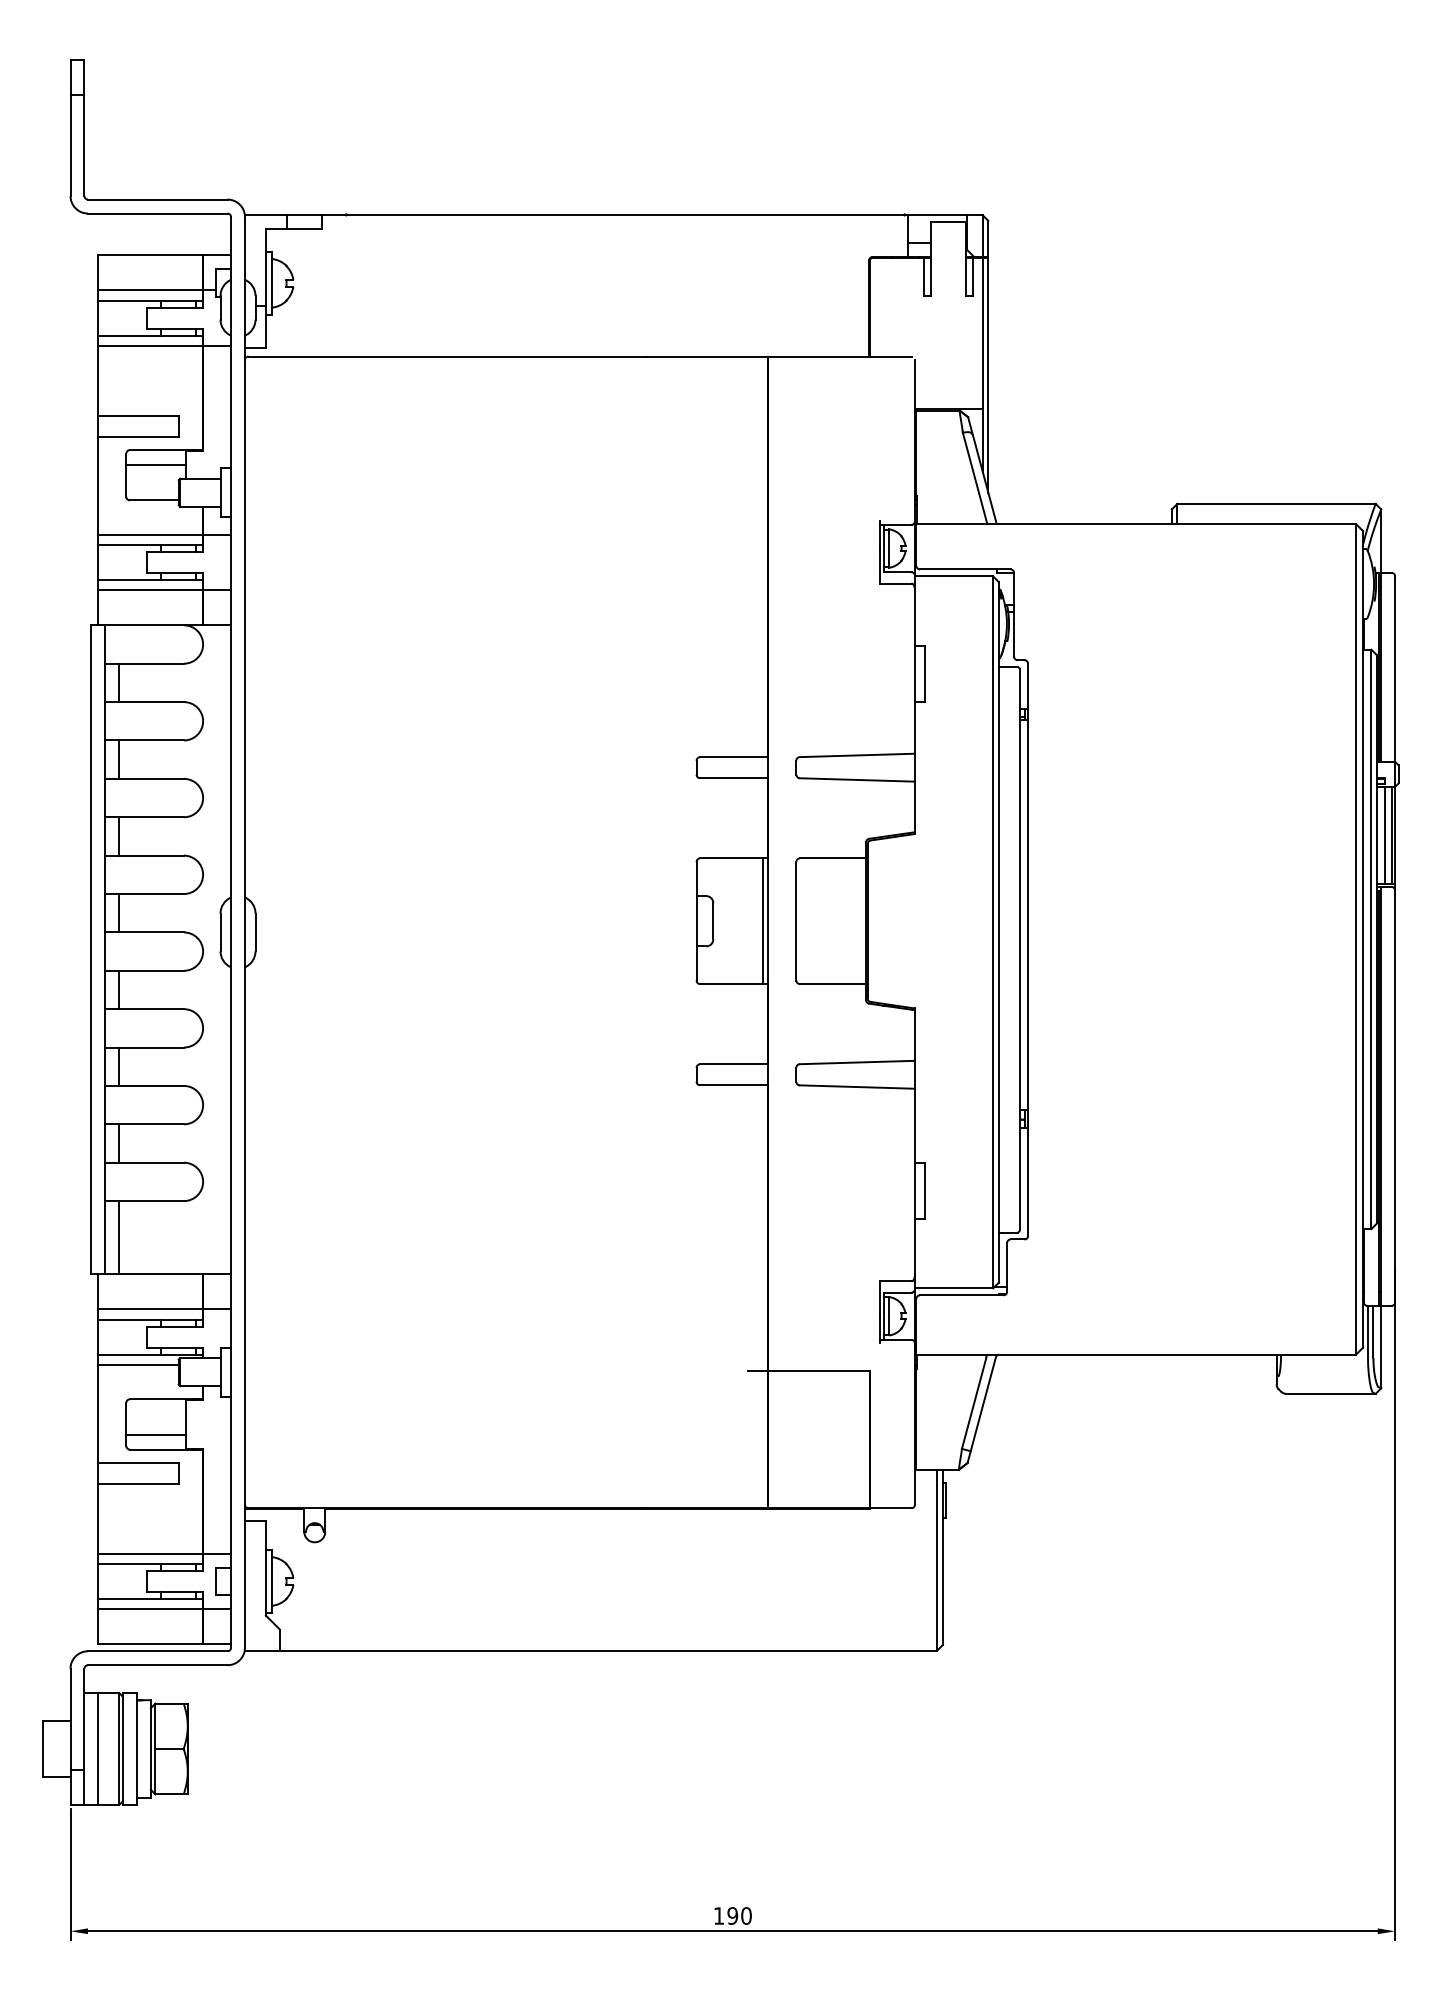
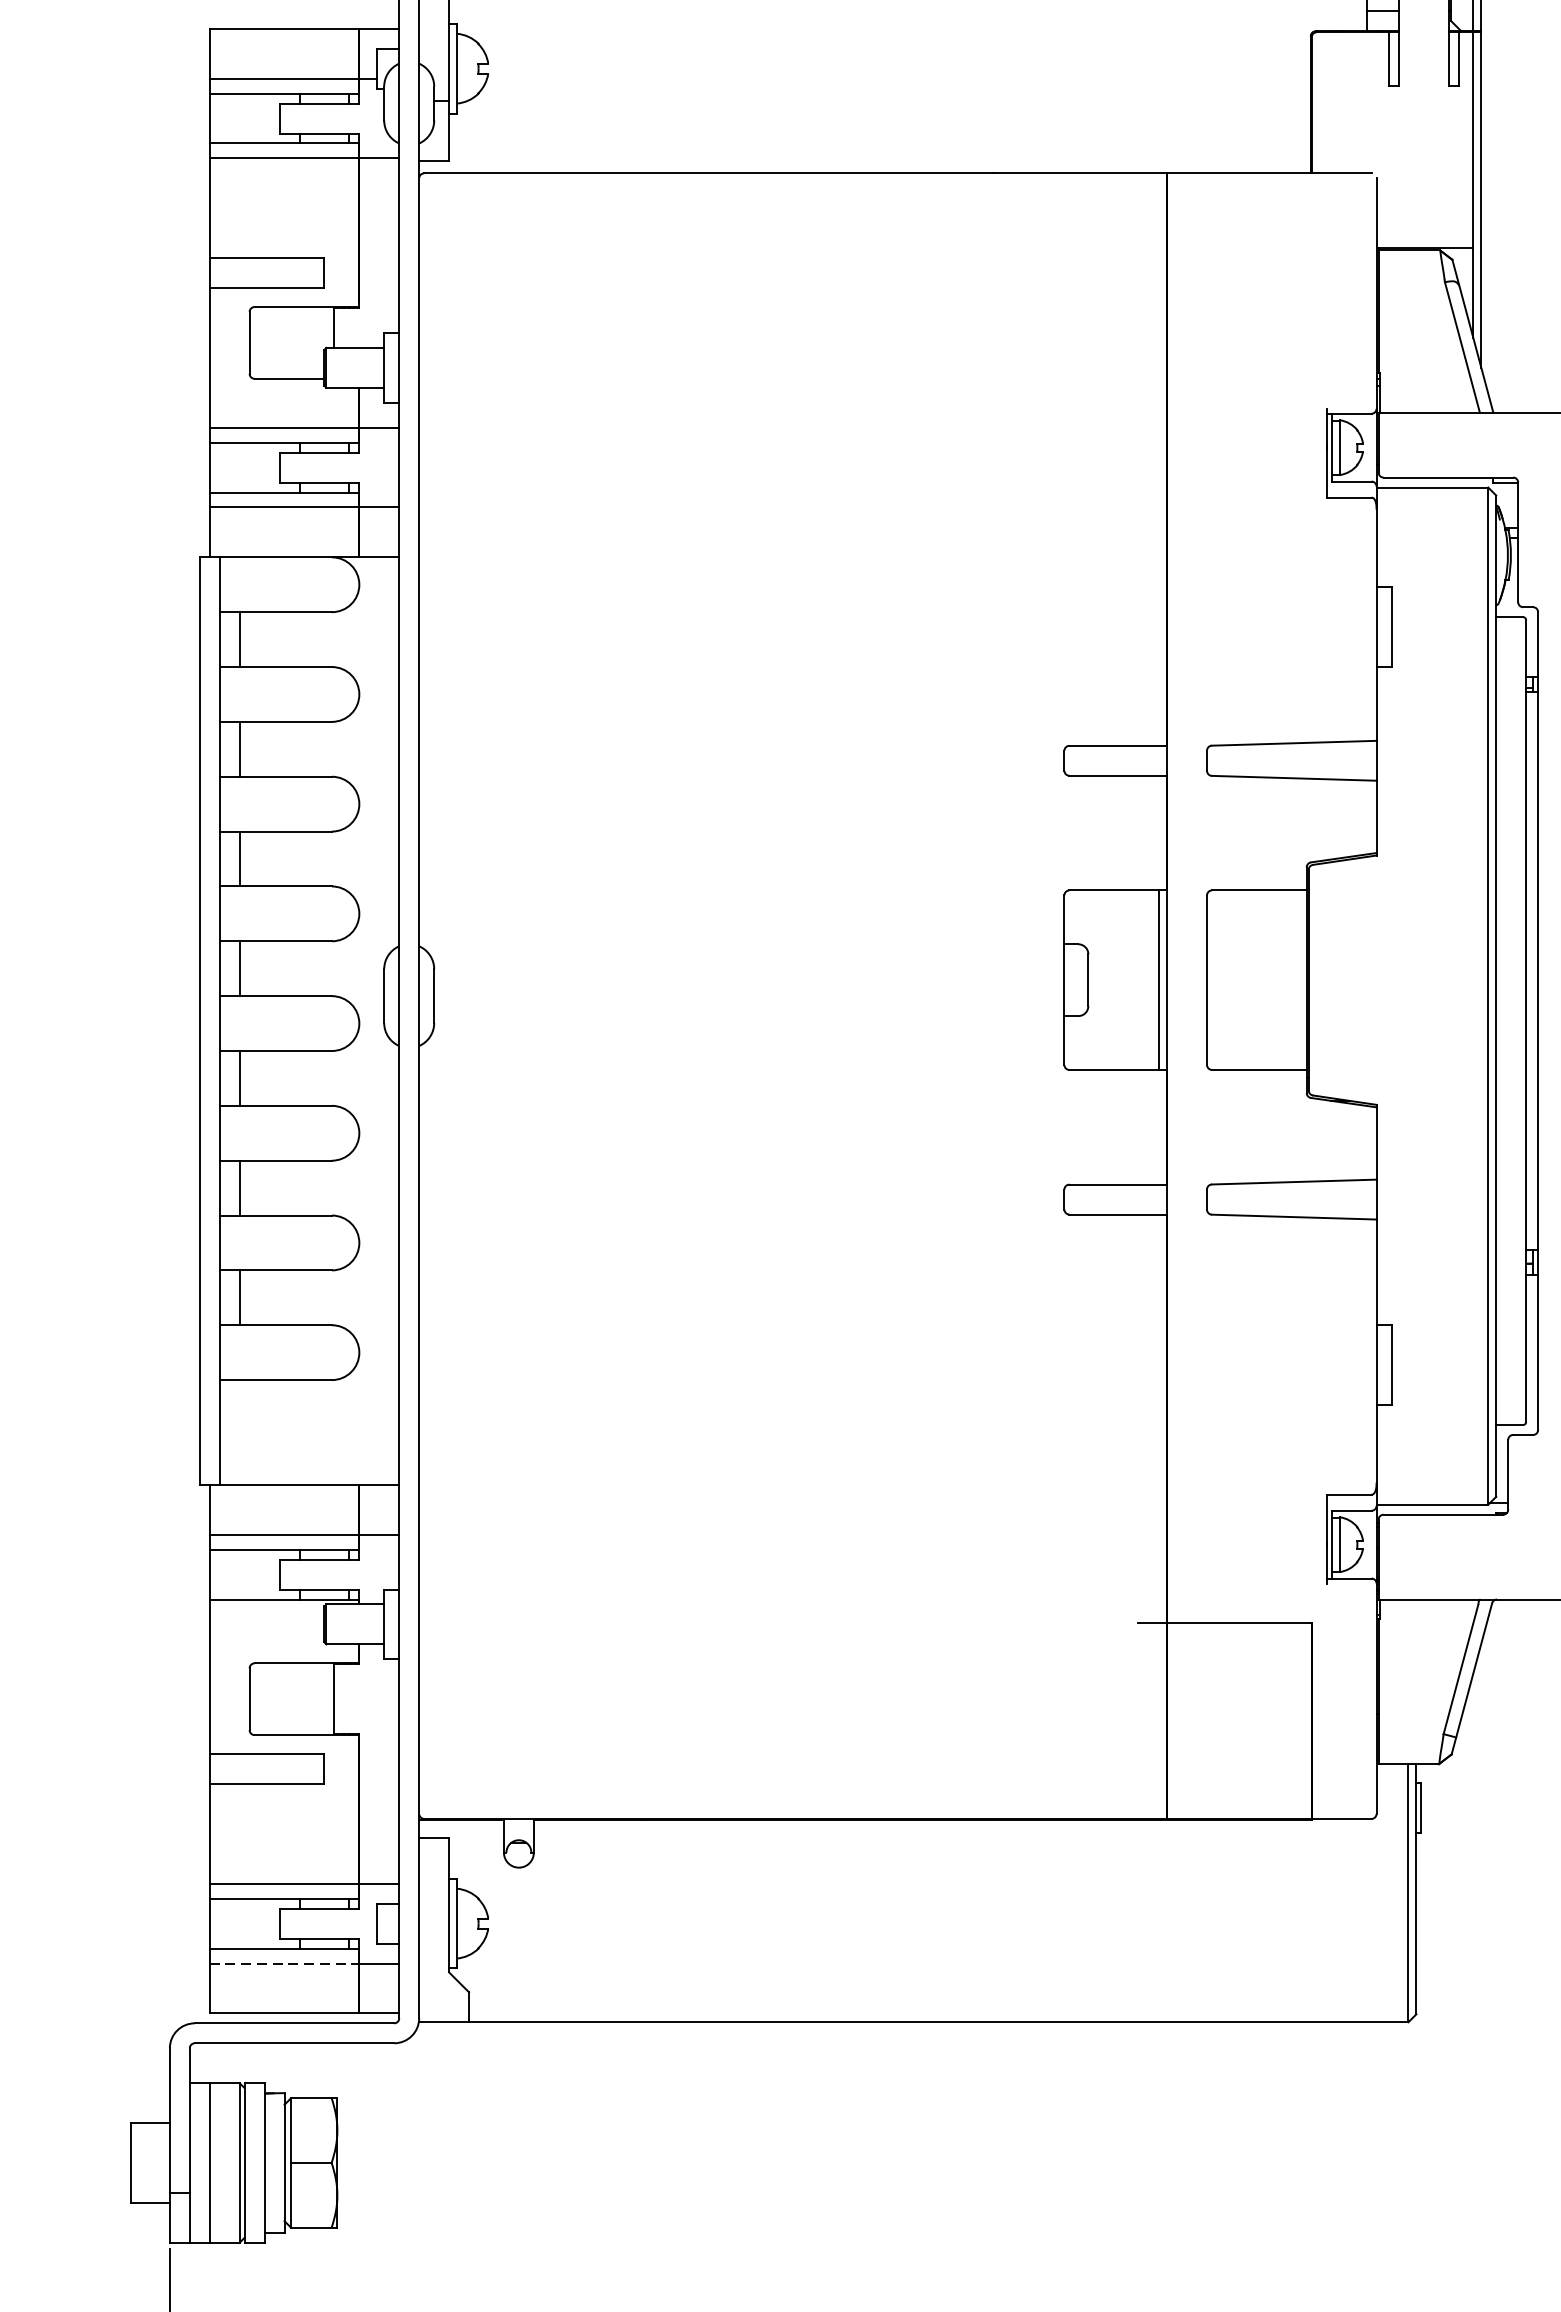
line: (155, 464) -> (291, 327), removed
line: (119, 1237) -> (239, 1432), removed
line: (138, 1365) -> (266, 1614), removed
line: (155, 1434) -> (291, 1713), removed
line: (151, 1609) -> (285, 1963), solid -> dashed

